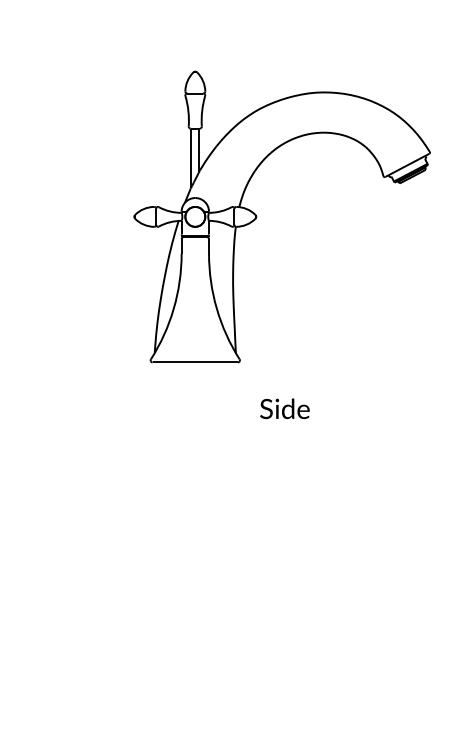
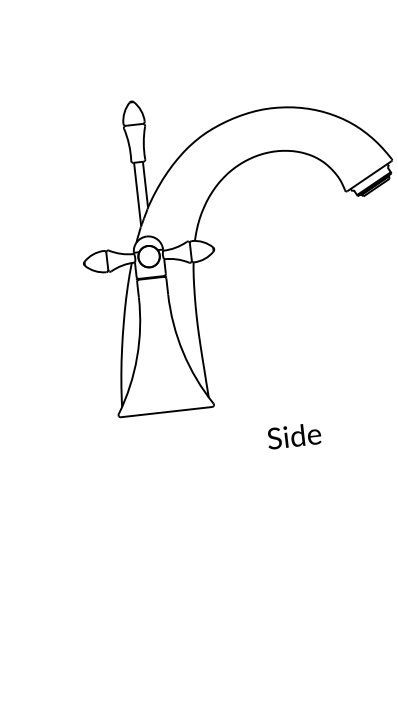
text: (284, 408) -> (293, 435), moved

